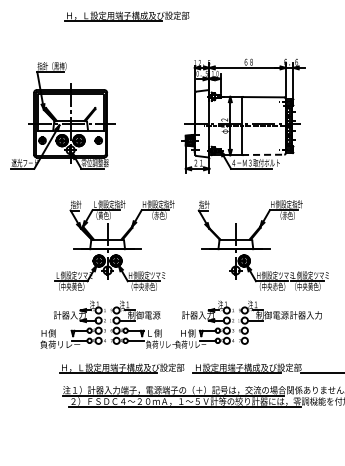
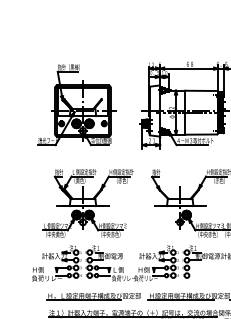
part: (126, 16) -> (97, 29), removed
part: (62, 115) -> (76, 104), moved
line: (263, 154) -> (201, 134), dashed -> solid

